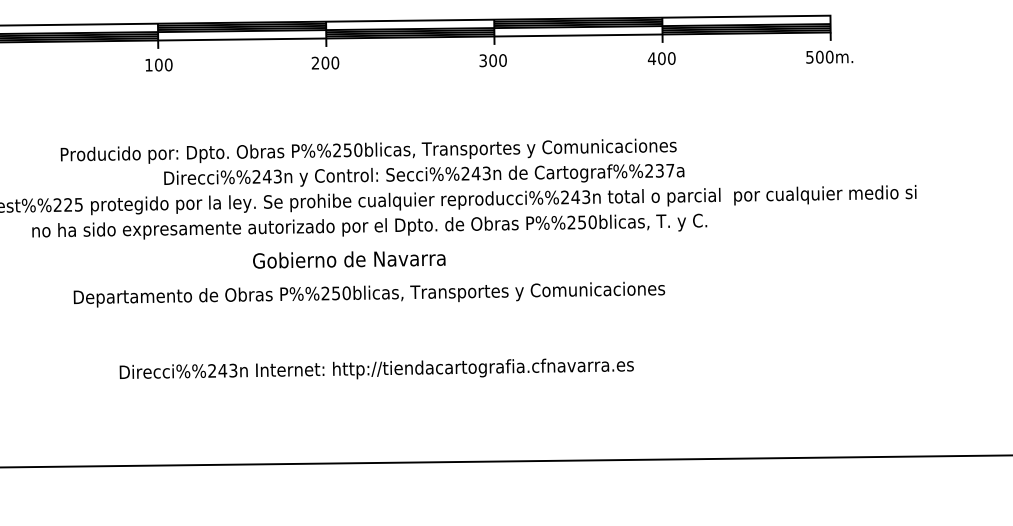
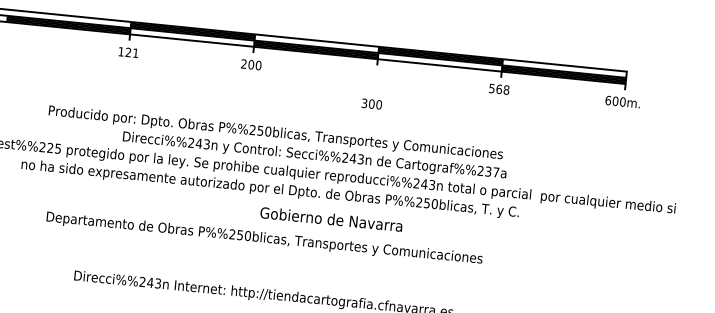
text: (809, 56) -> (608, 99), 500m. -> 600m.
text: (661, 58) -> (498, 89), 400 -> 568
text: (492, 60) -> (371, 103), moved
text: (163, 64) -> (132, 52), 100 -> 121
text: (349, 259) -> (331, 219), moved

